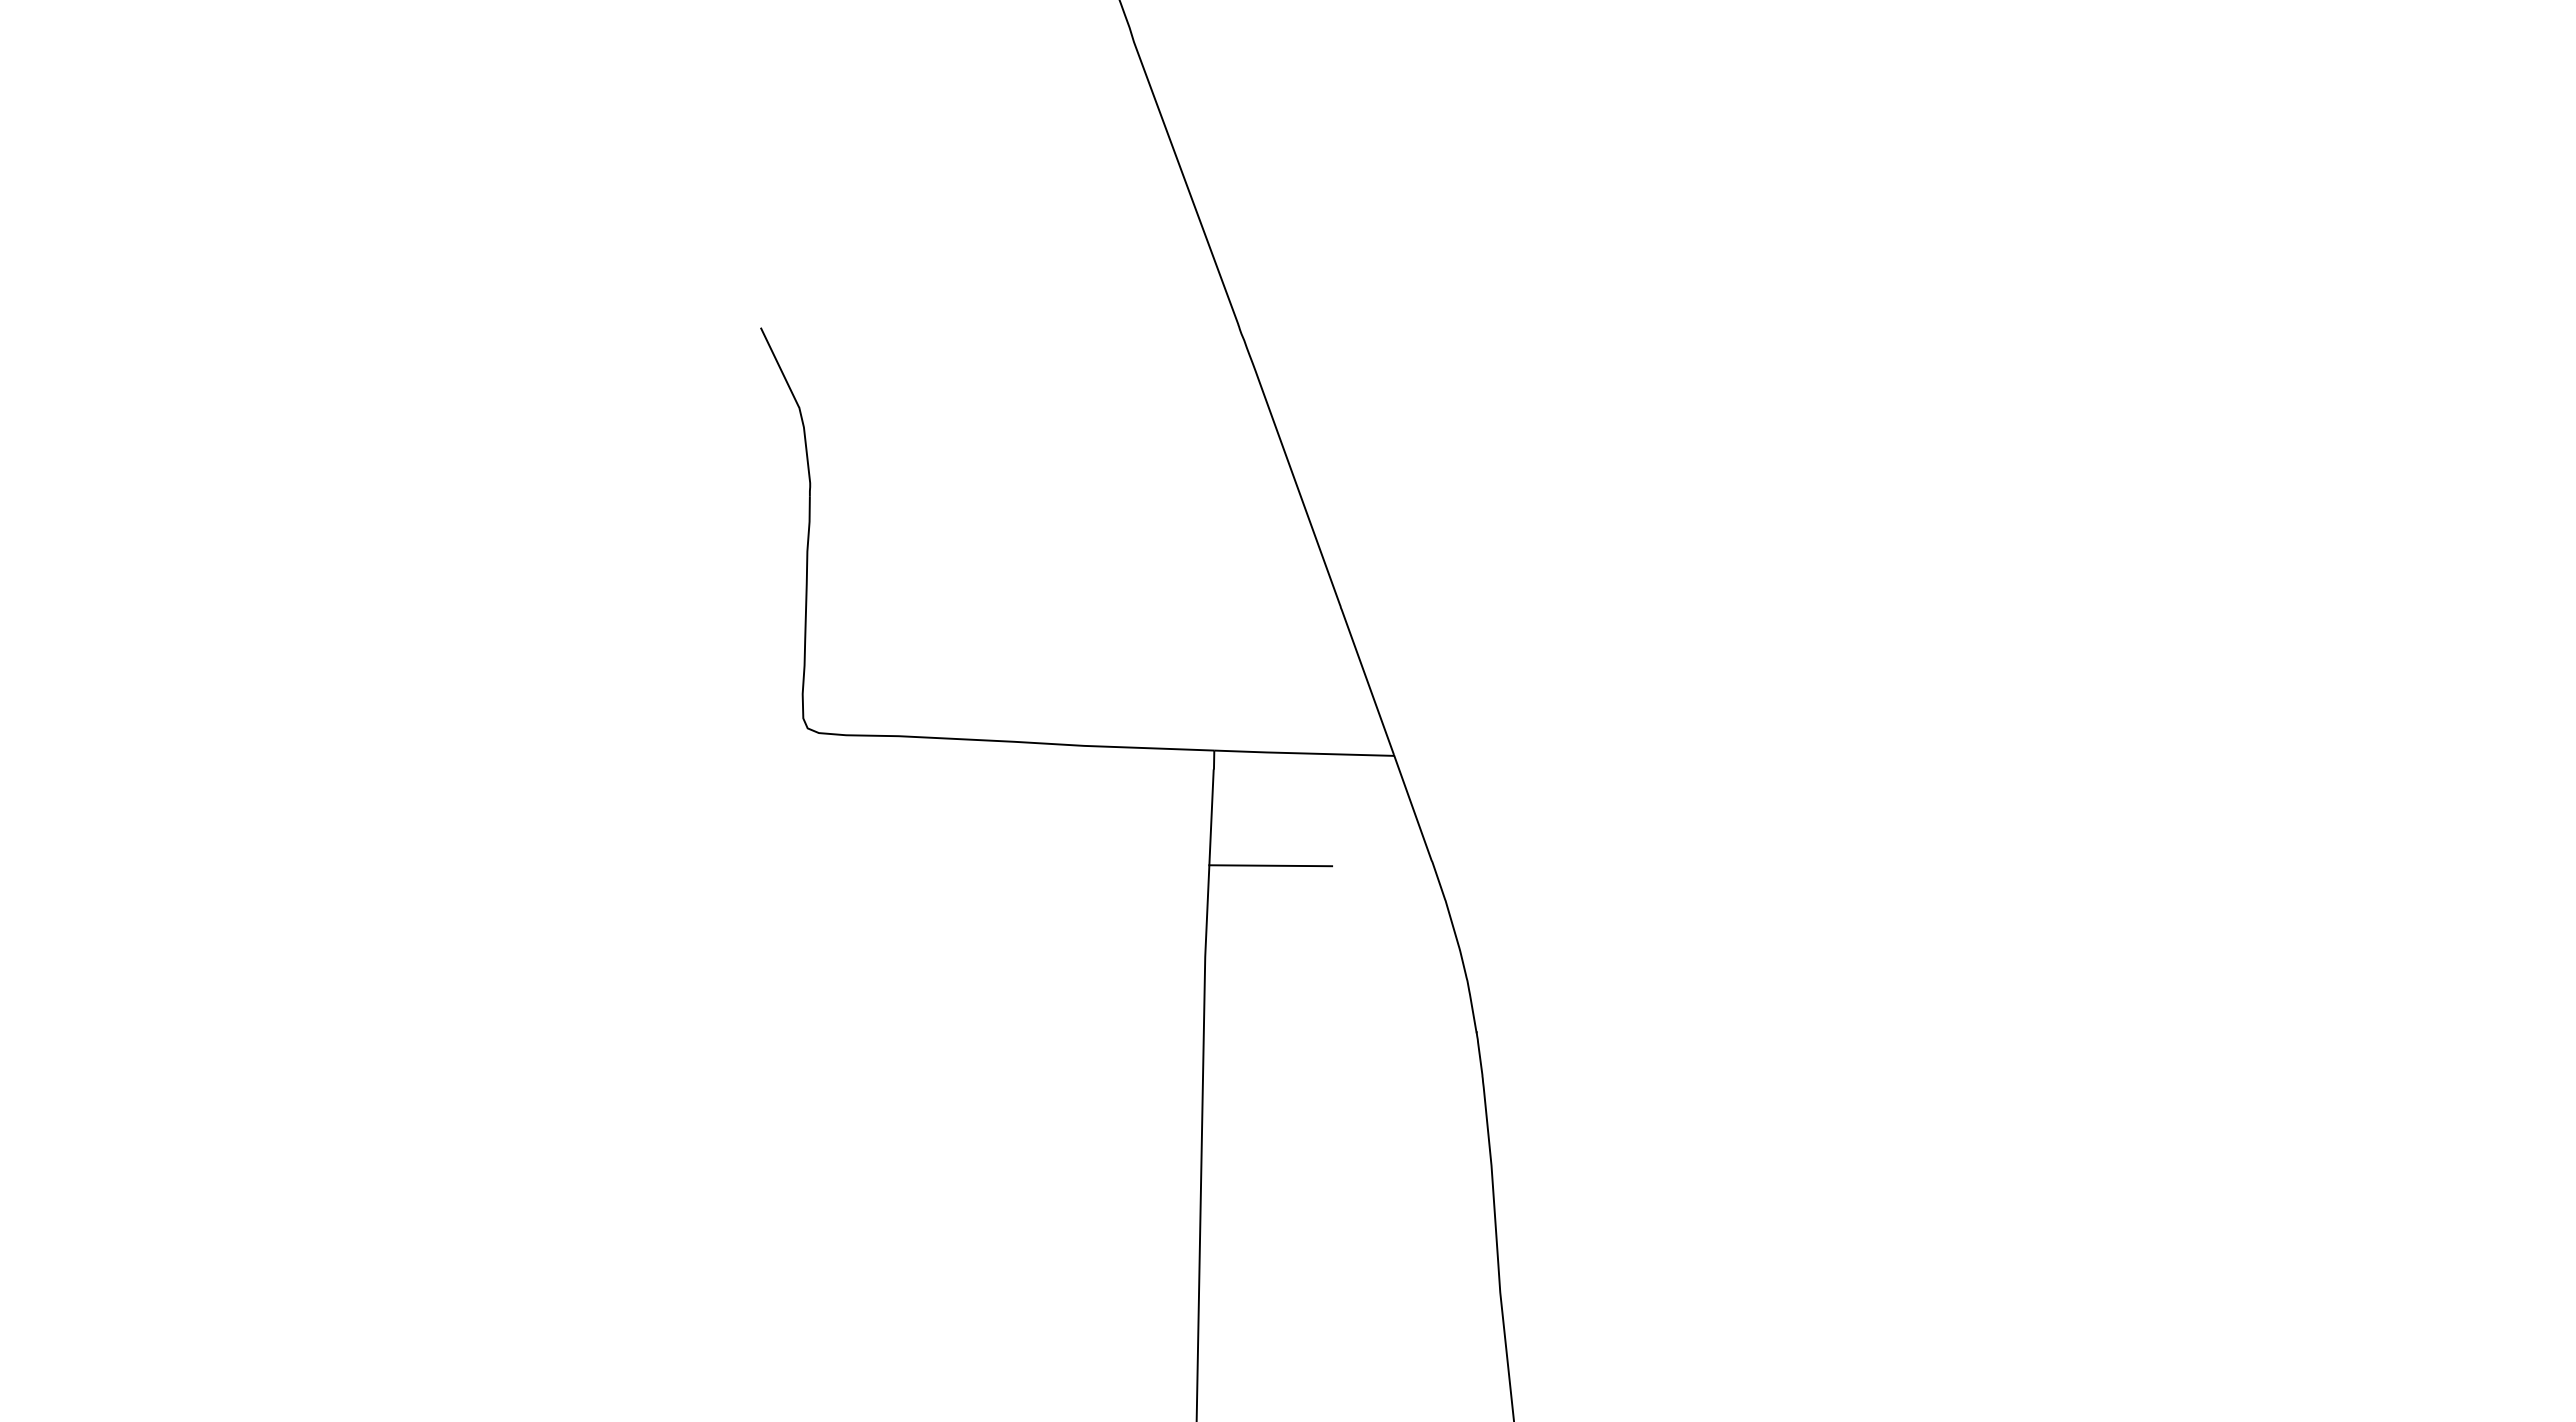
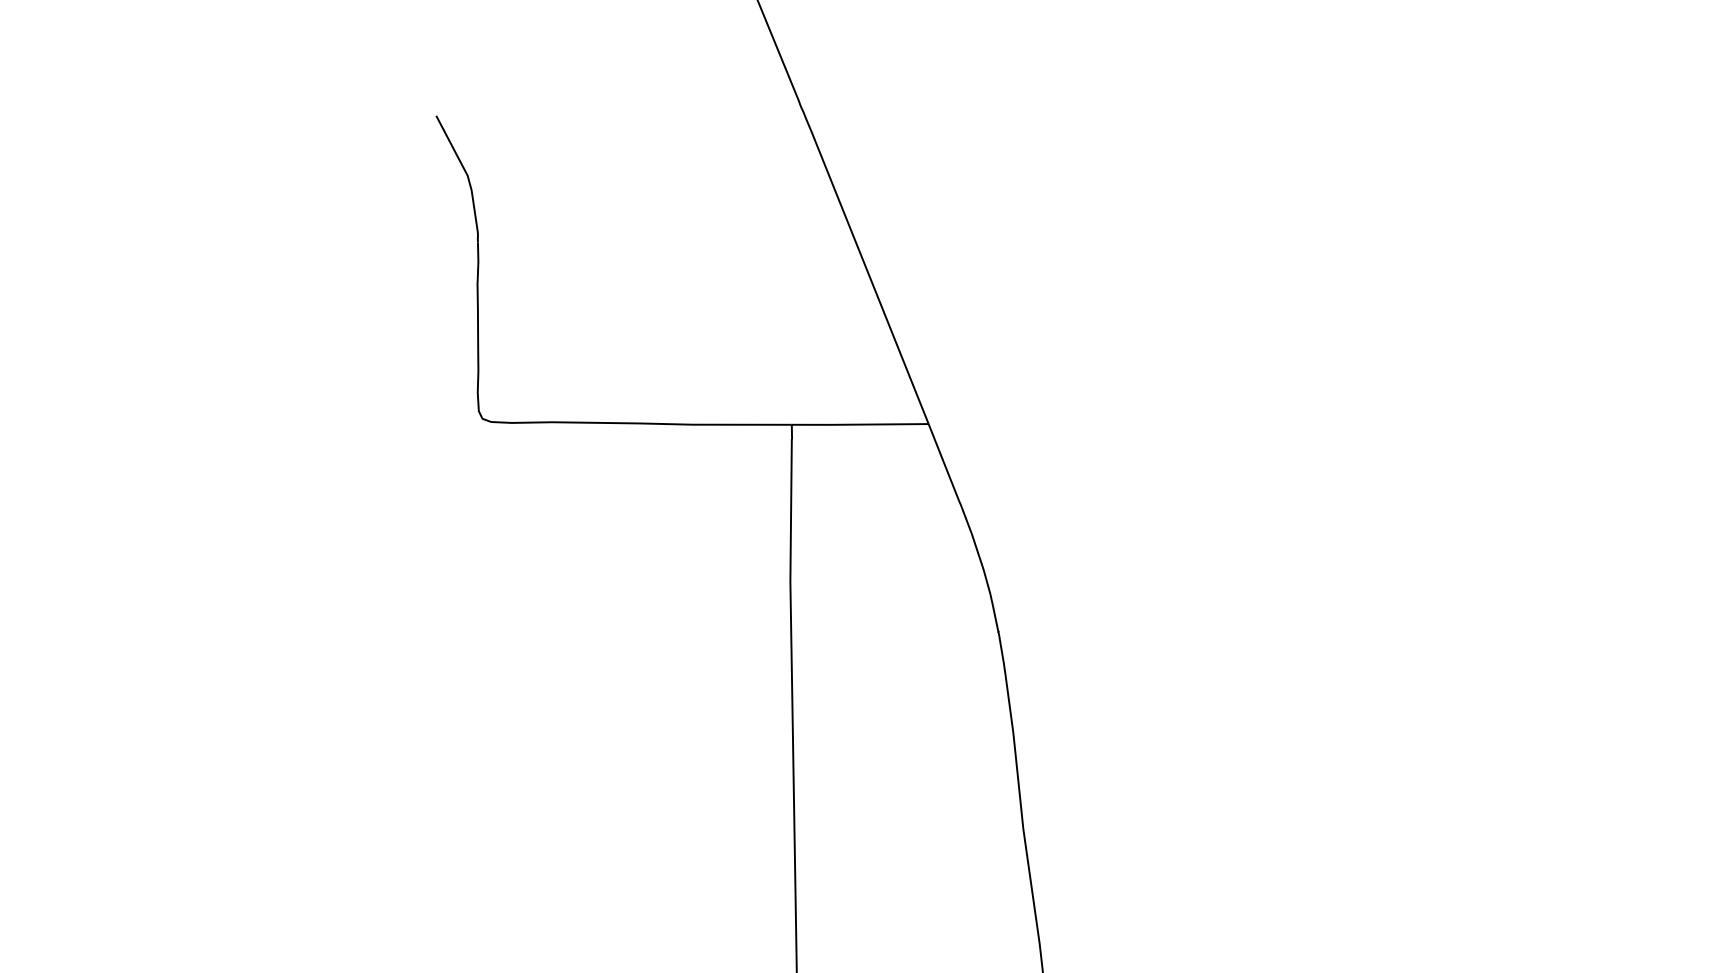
line: (1270, 865) -> (837, 510), removed

